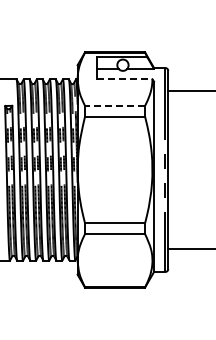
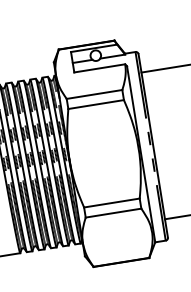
line: (124, 79) -> (99, 68), dashed -> solid
line: (114, 105) -> (93, 94), dashed -> solid

